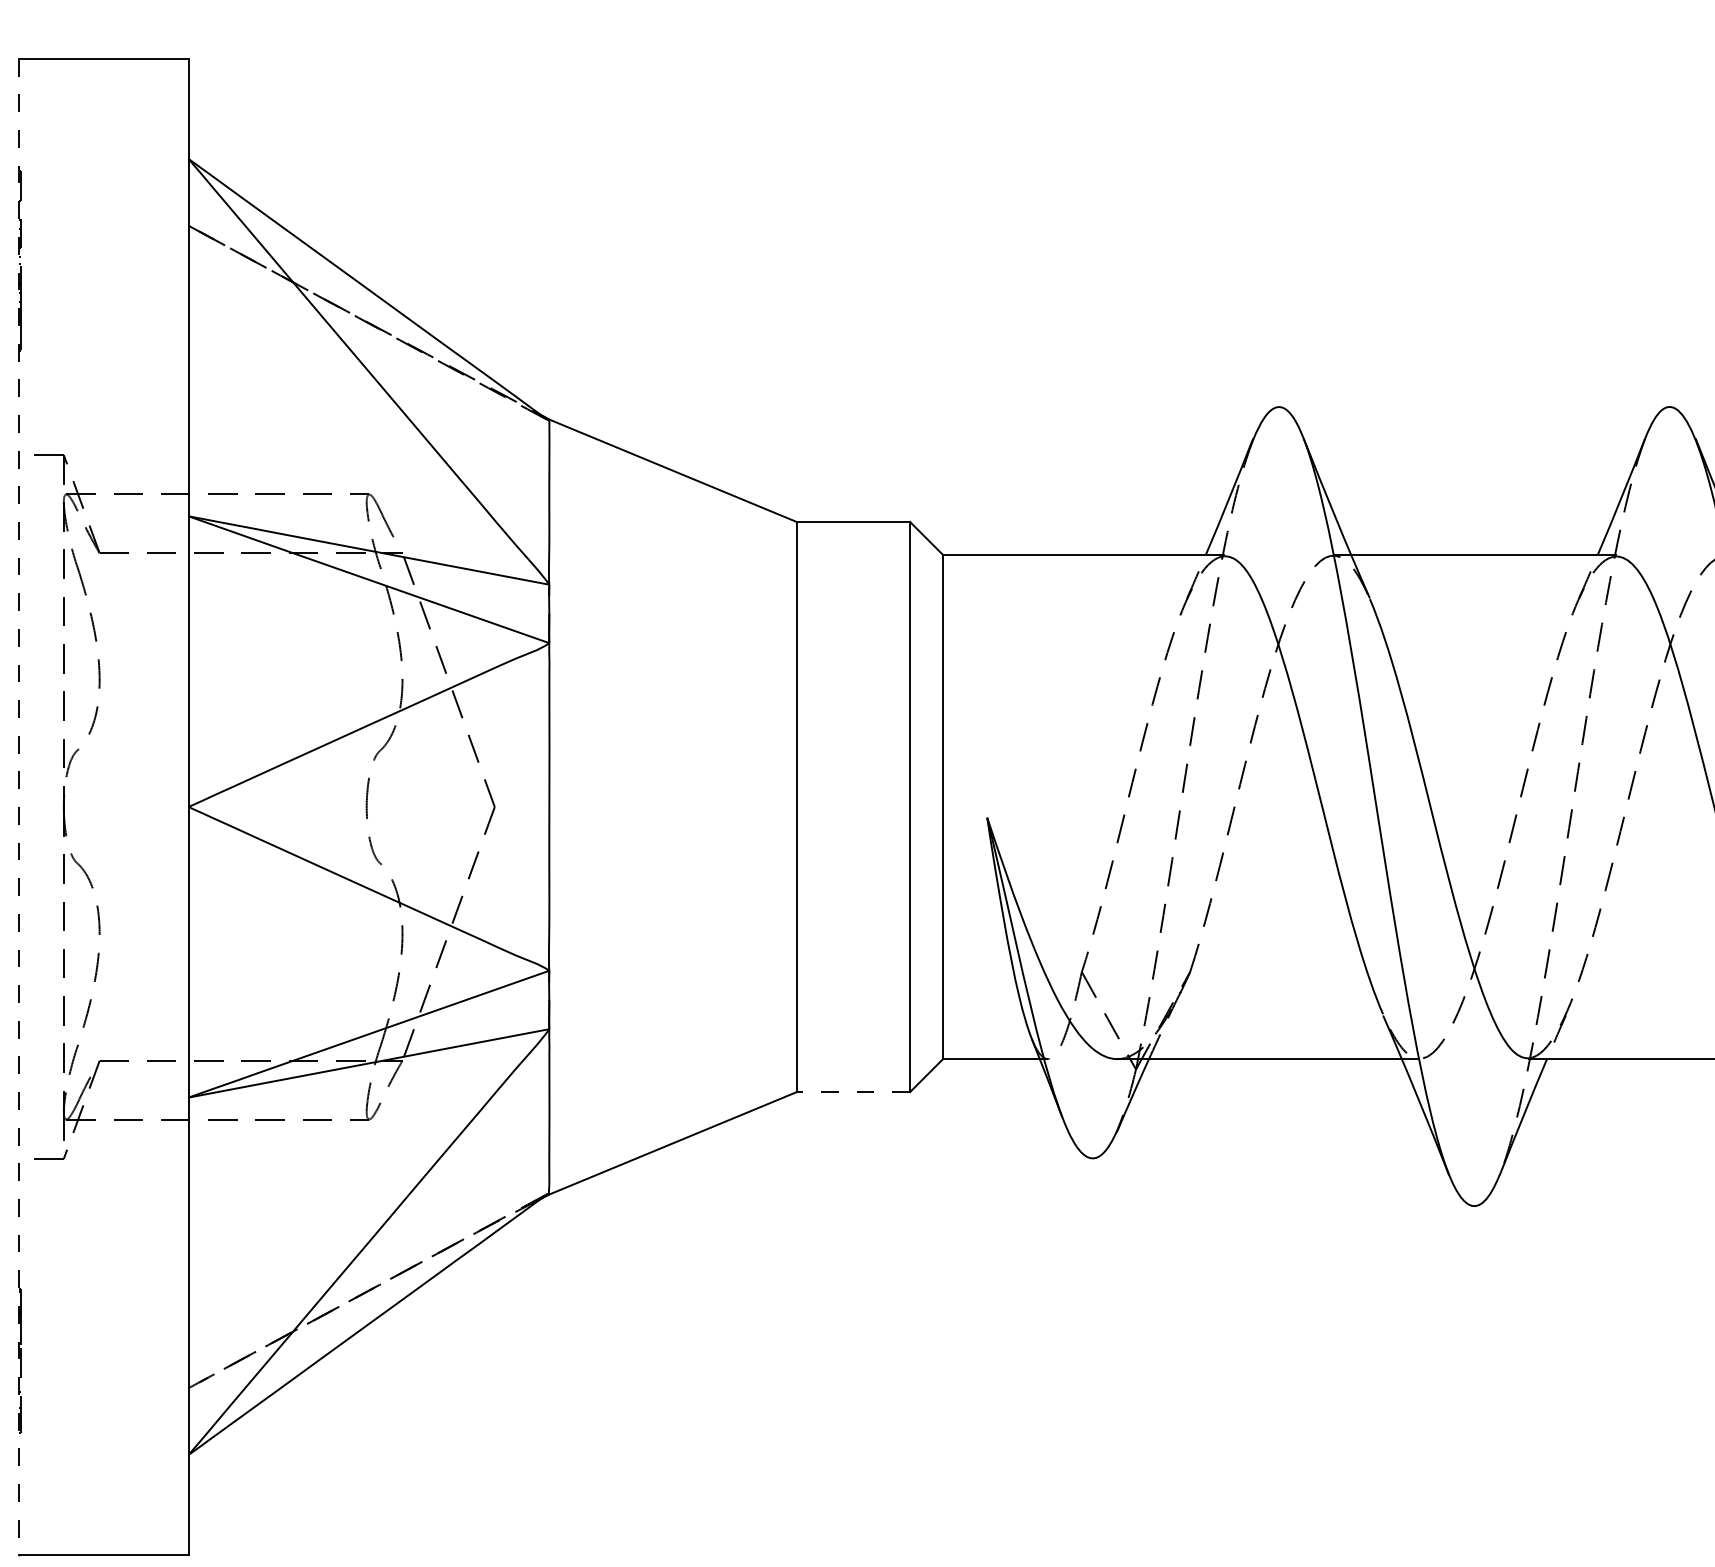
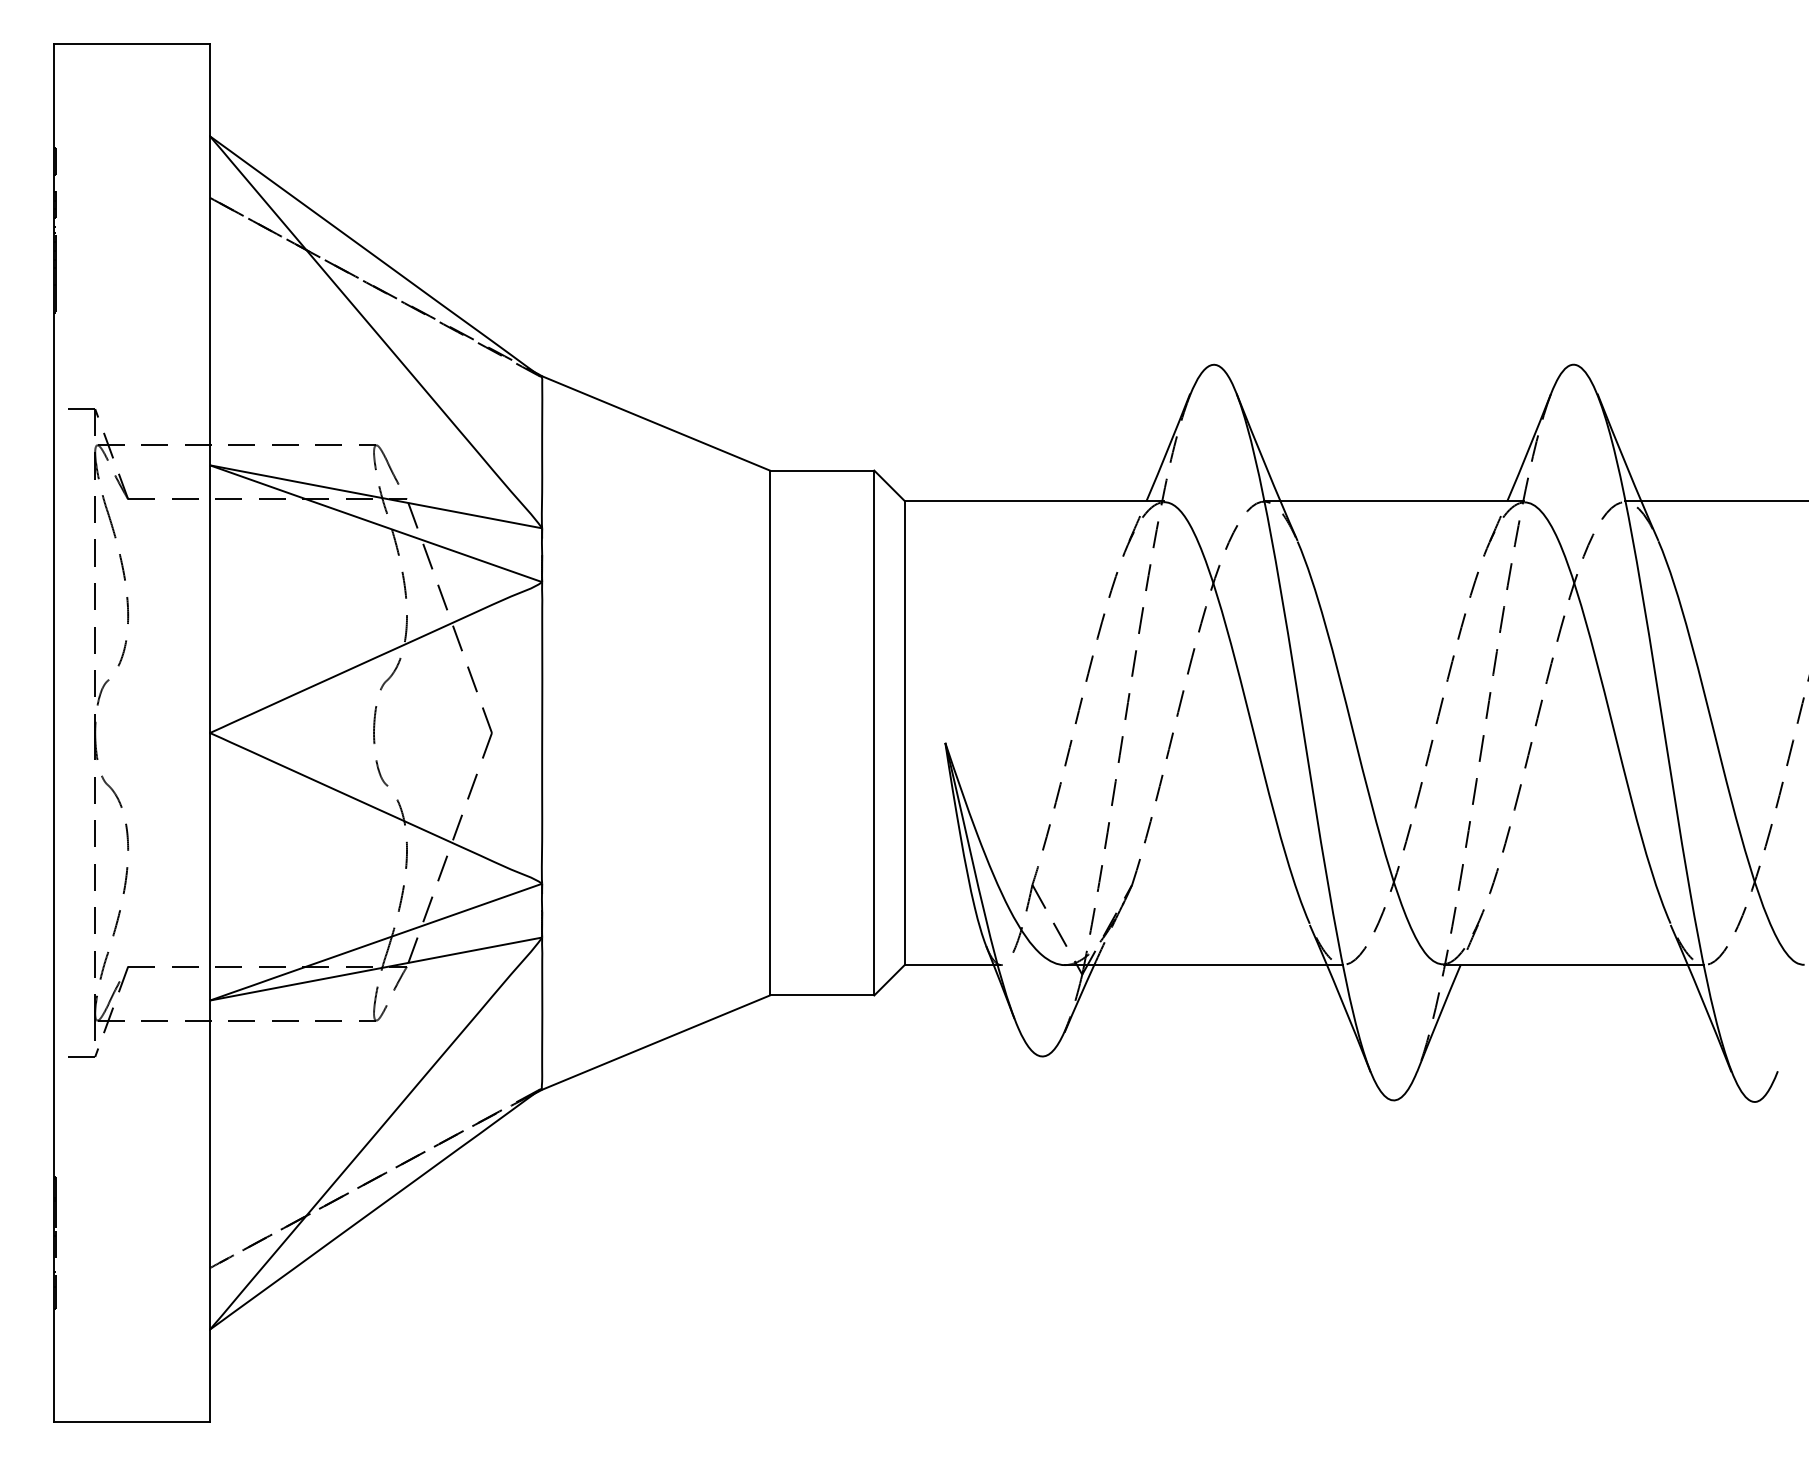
line: (19, 807) -> (54, 733), dashed -> solid
line: (852, 1092) -> (821, 995), dashed -> solid

